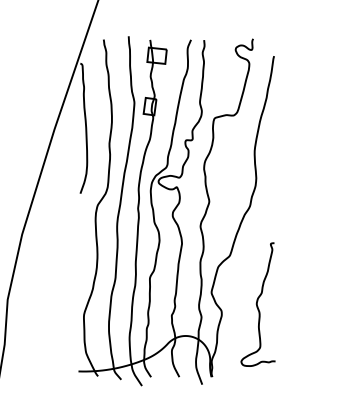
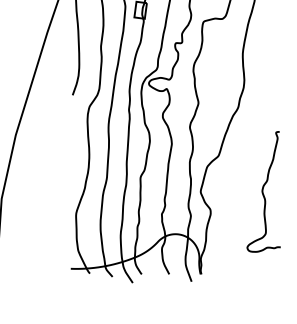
curve: (257, 304) -> (263, 191), moved

